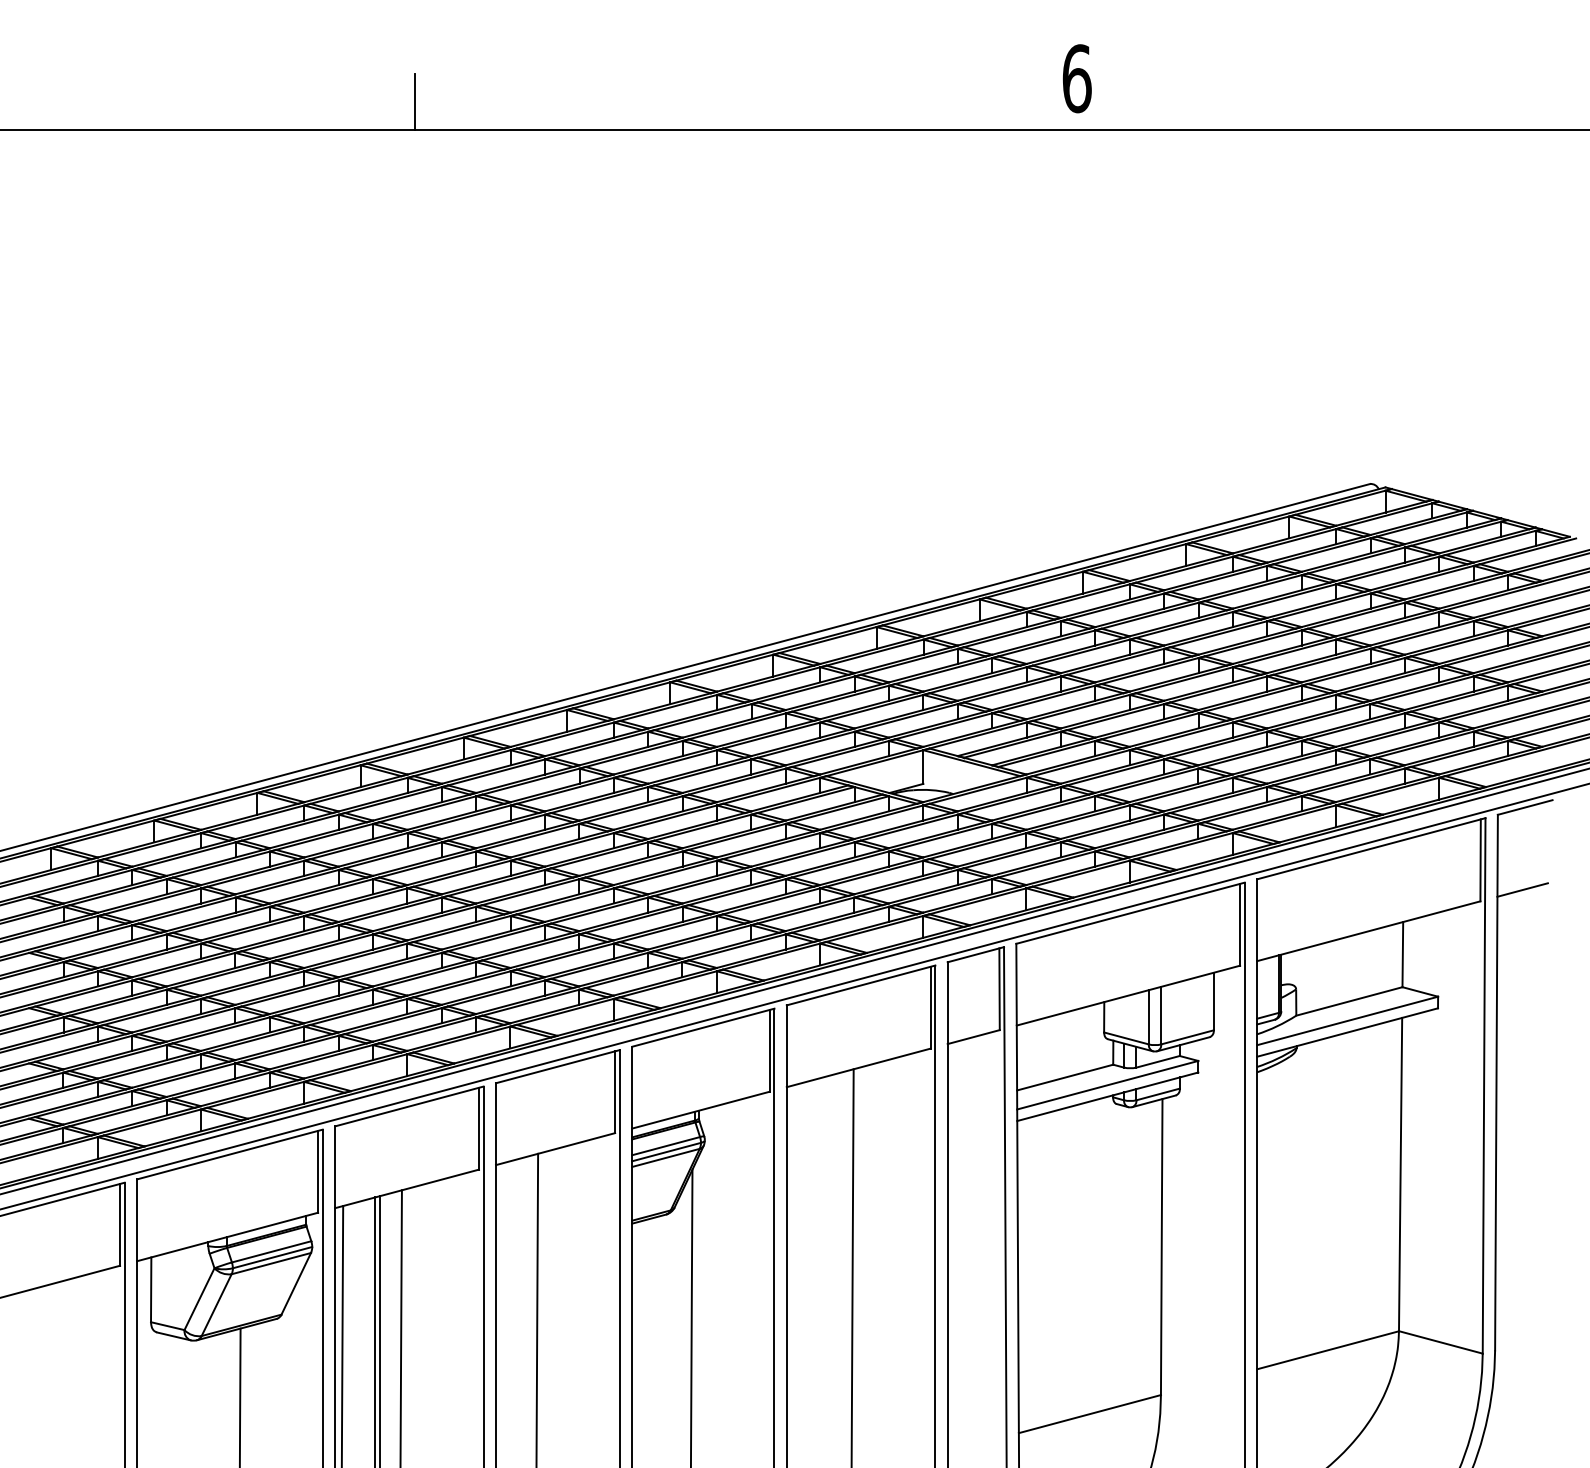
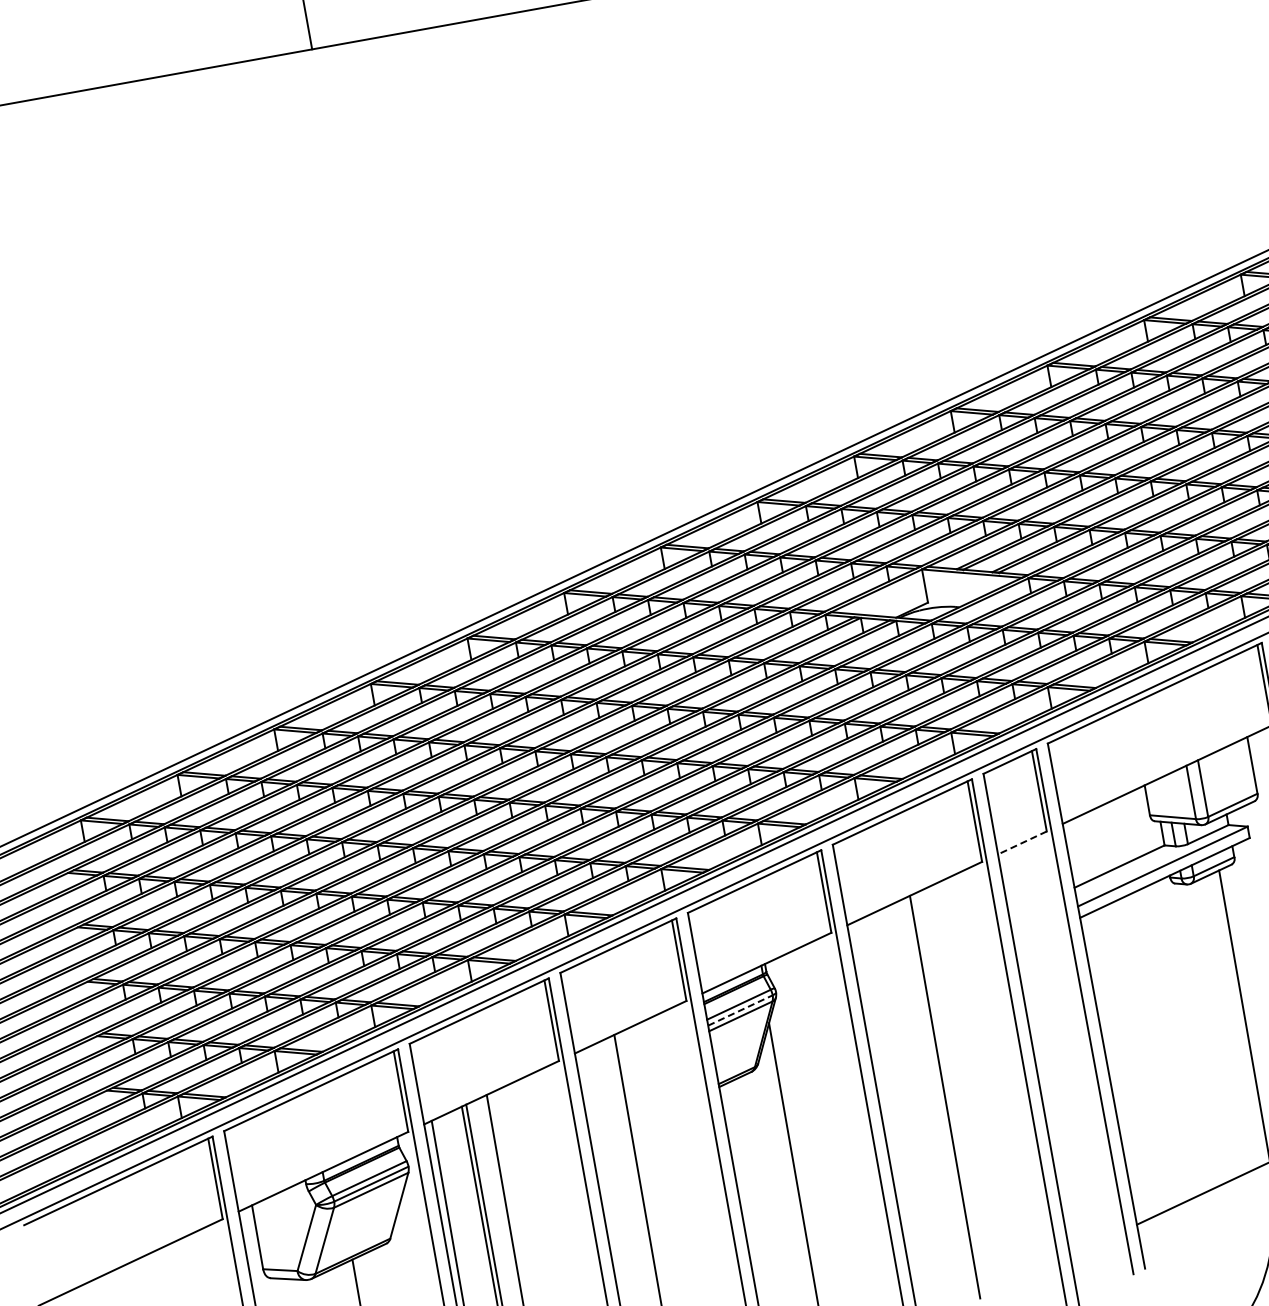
line: (973, 1037) -> (1022, 843), solid -> dashed
line: (666, 1152) -> (740, 1010), solid -> dashed

